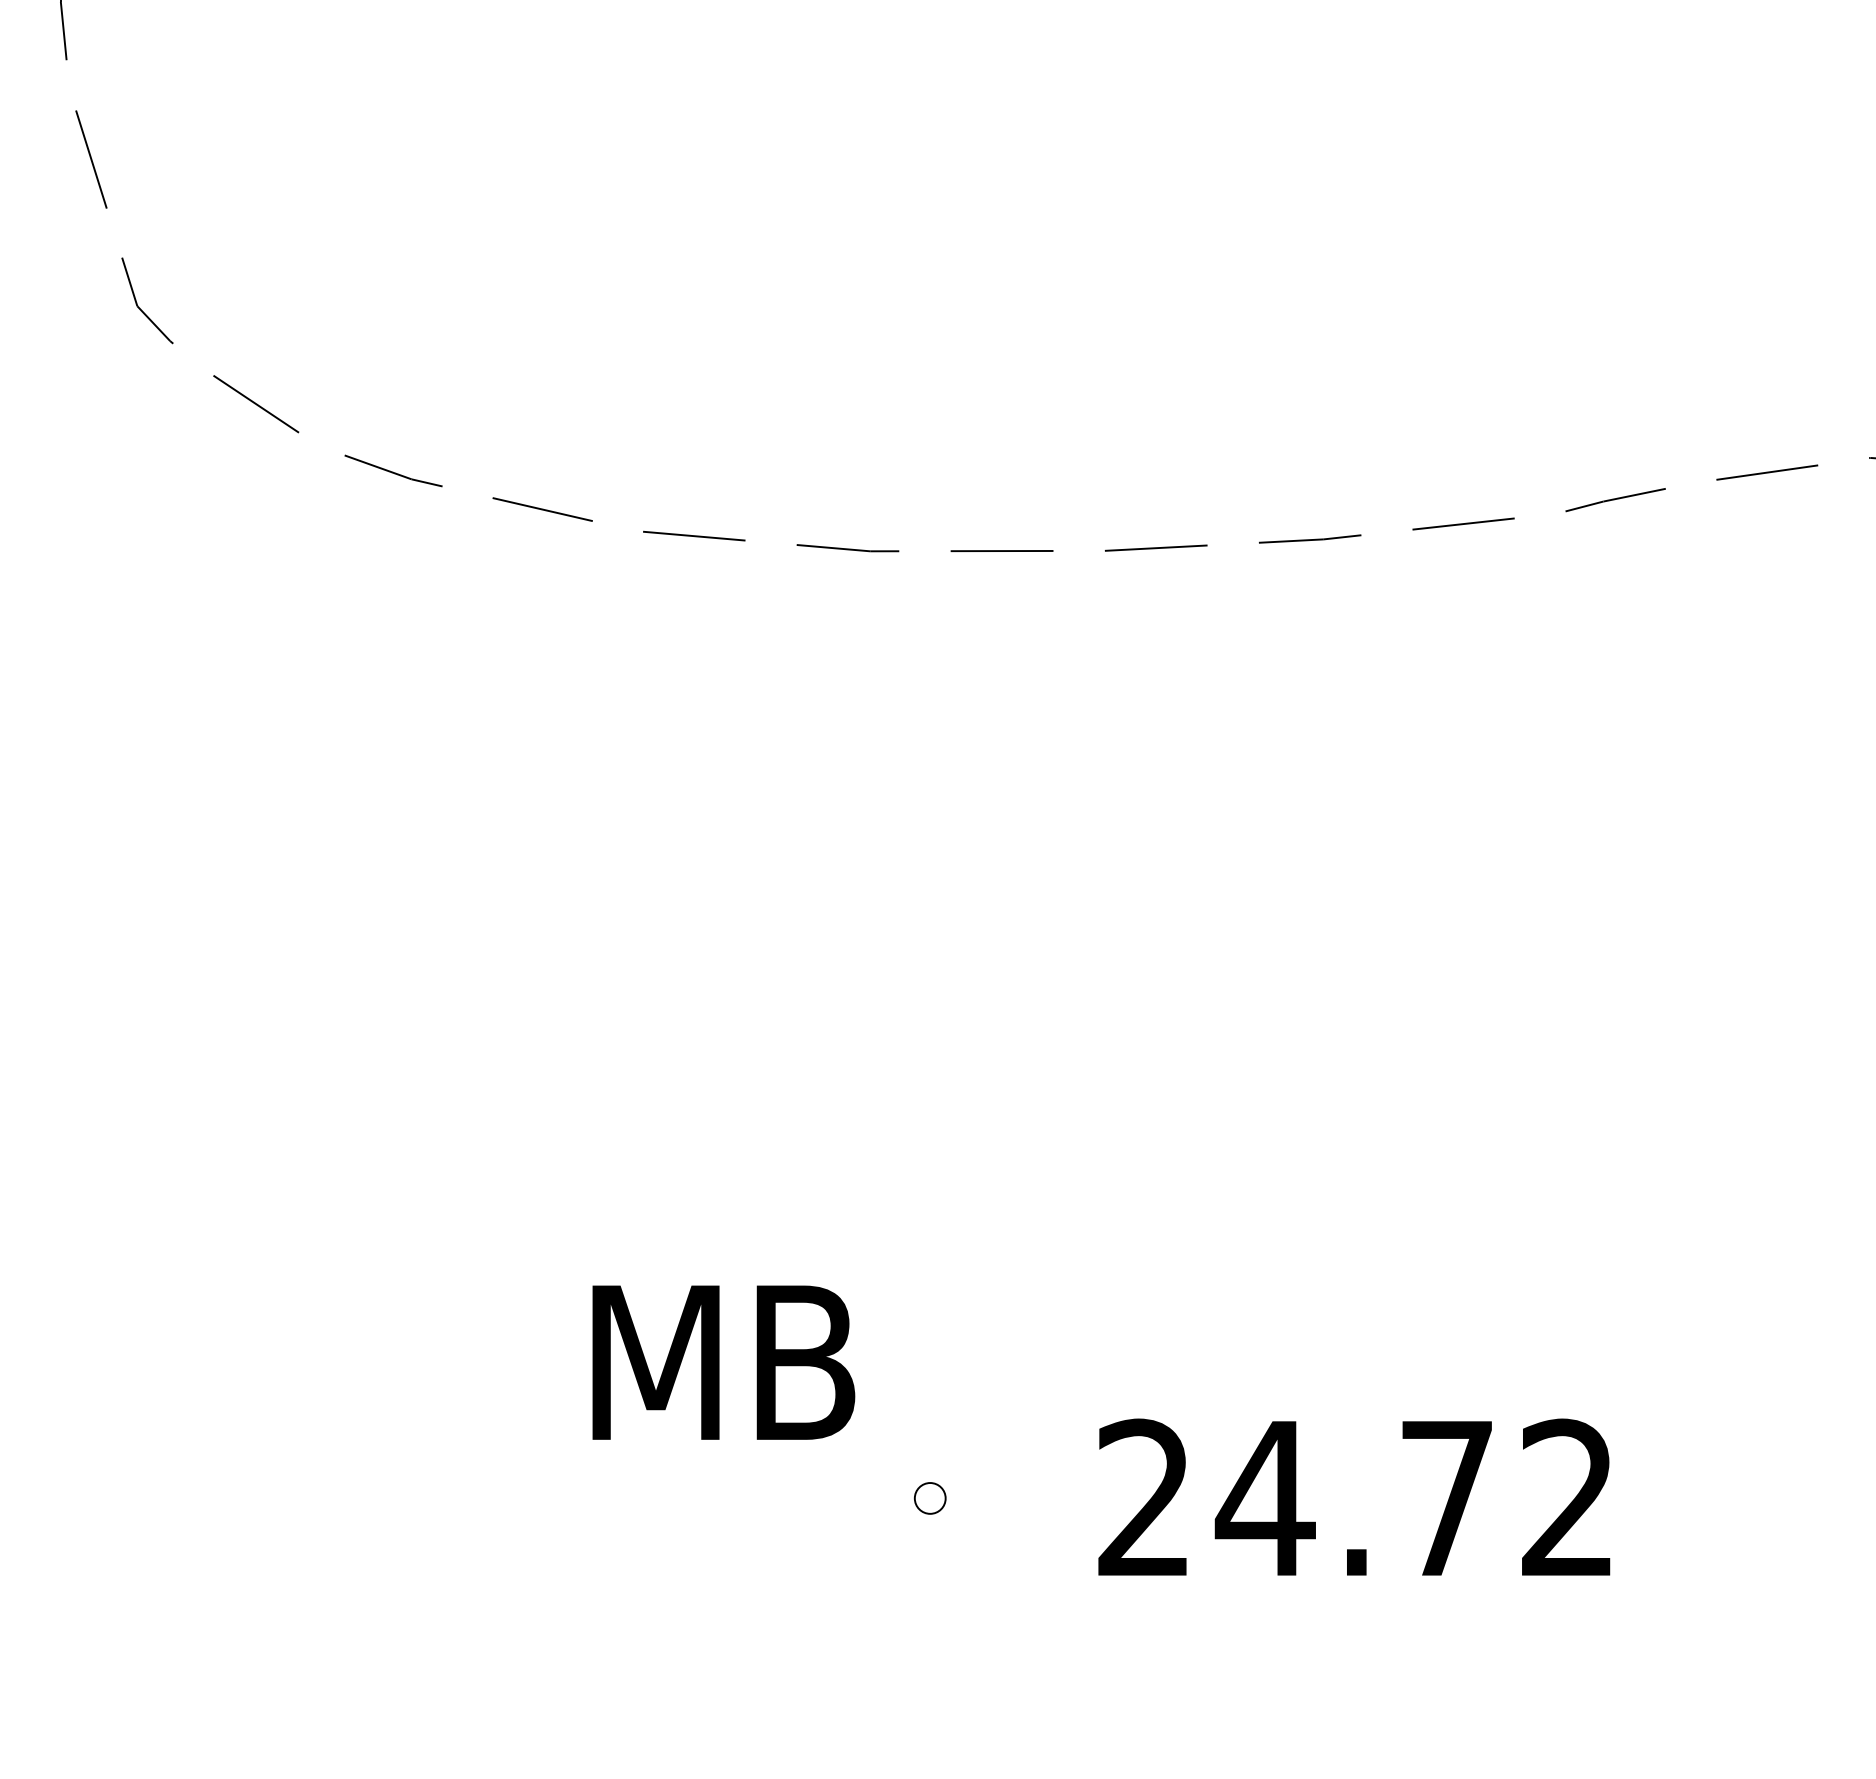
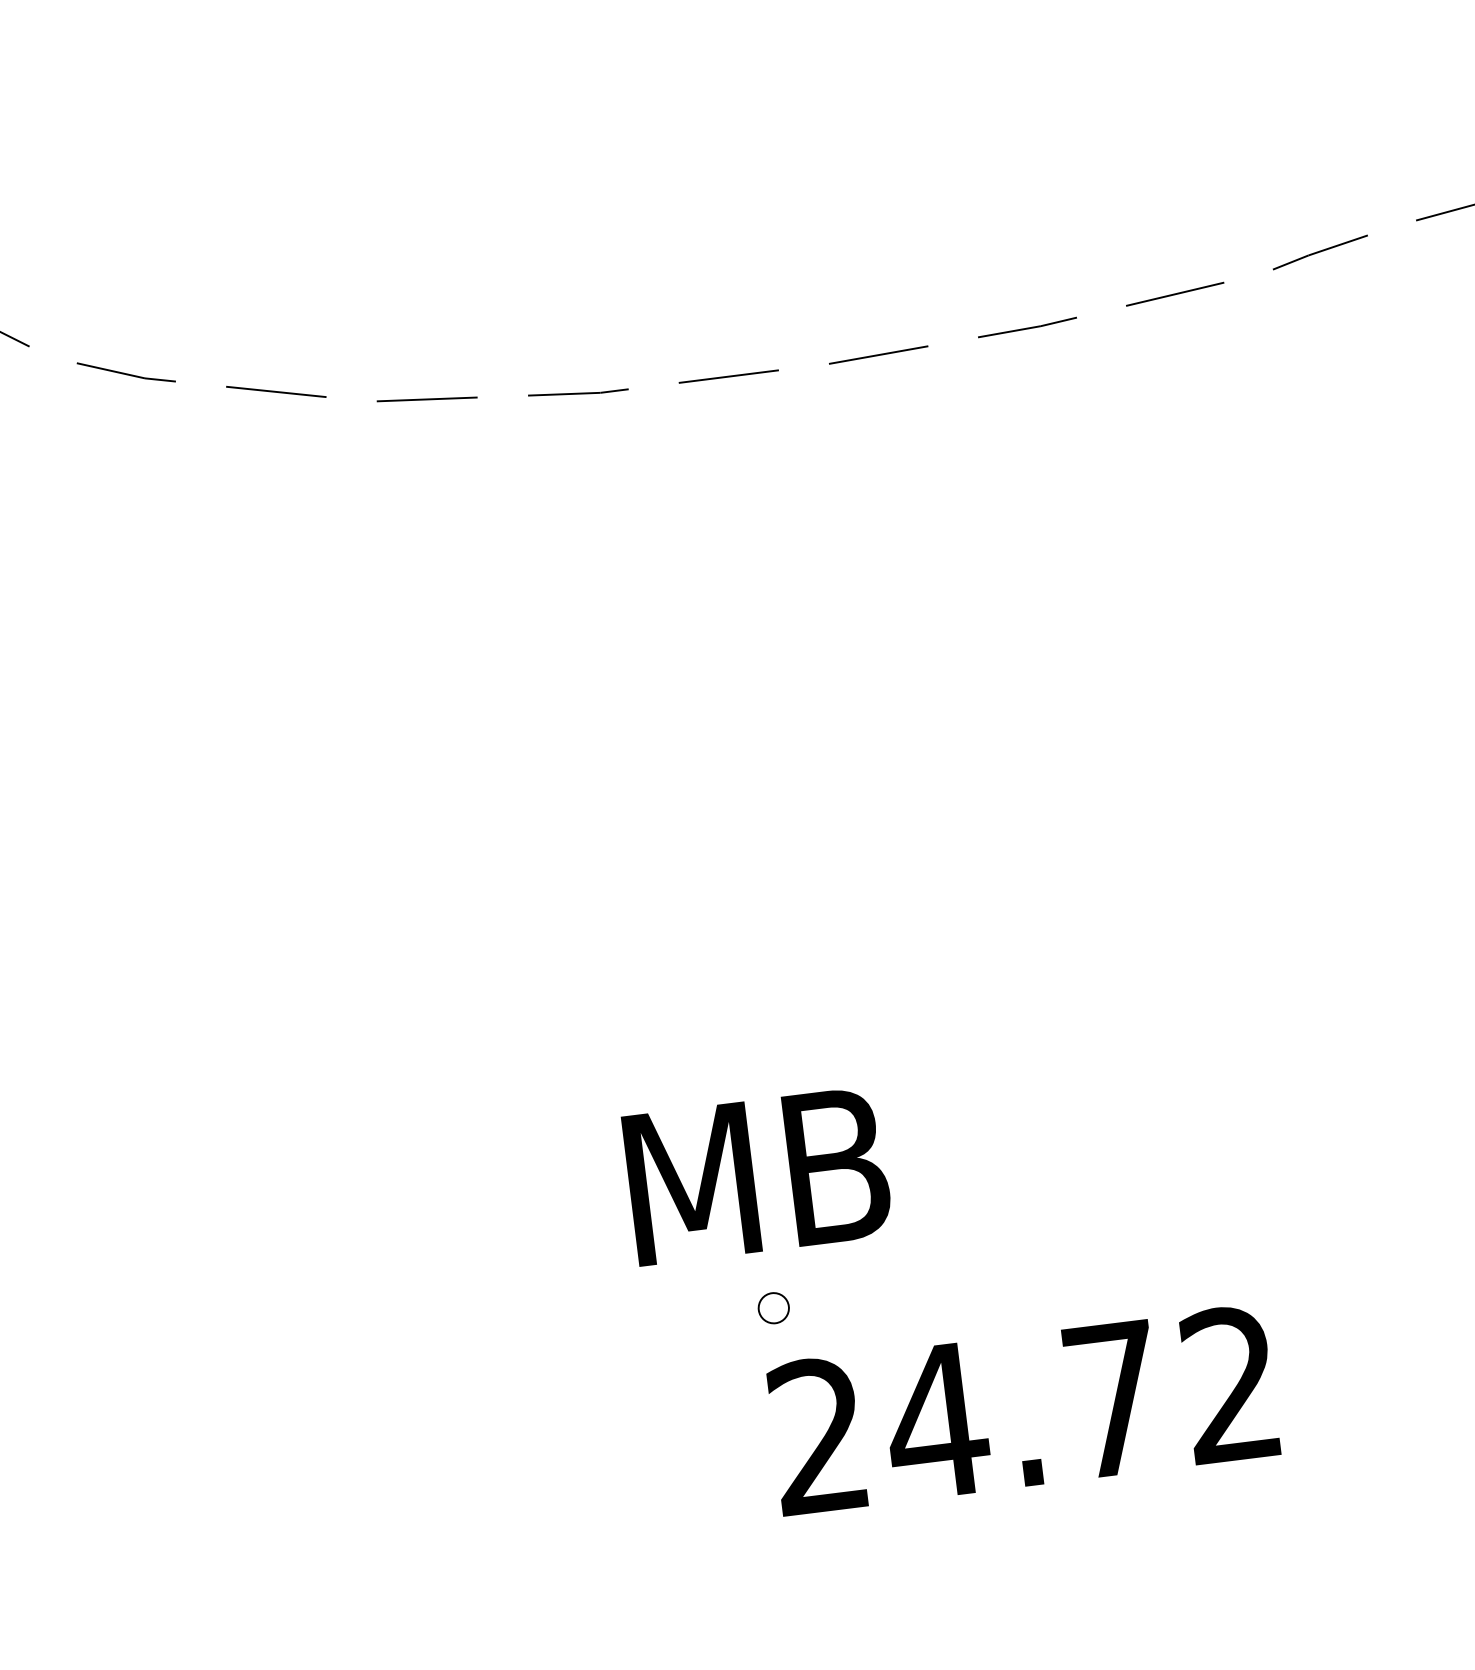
text: (723, 1362) -> (757, 1175), moved
text: (1354, 1496) -> (1023, 1408), moved

